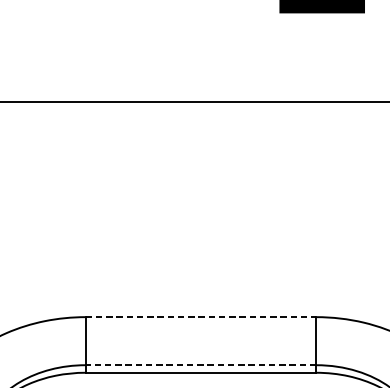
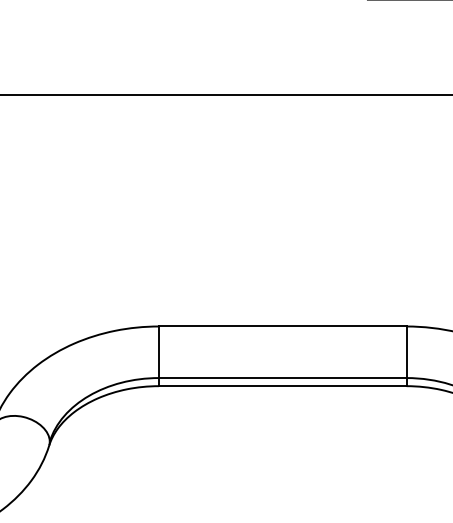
line: (200, 317) -> (282, 326), dashed -> solid
line: (200, 365) -> (282, 378), dashed -> solid

